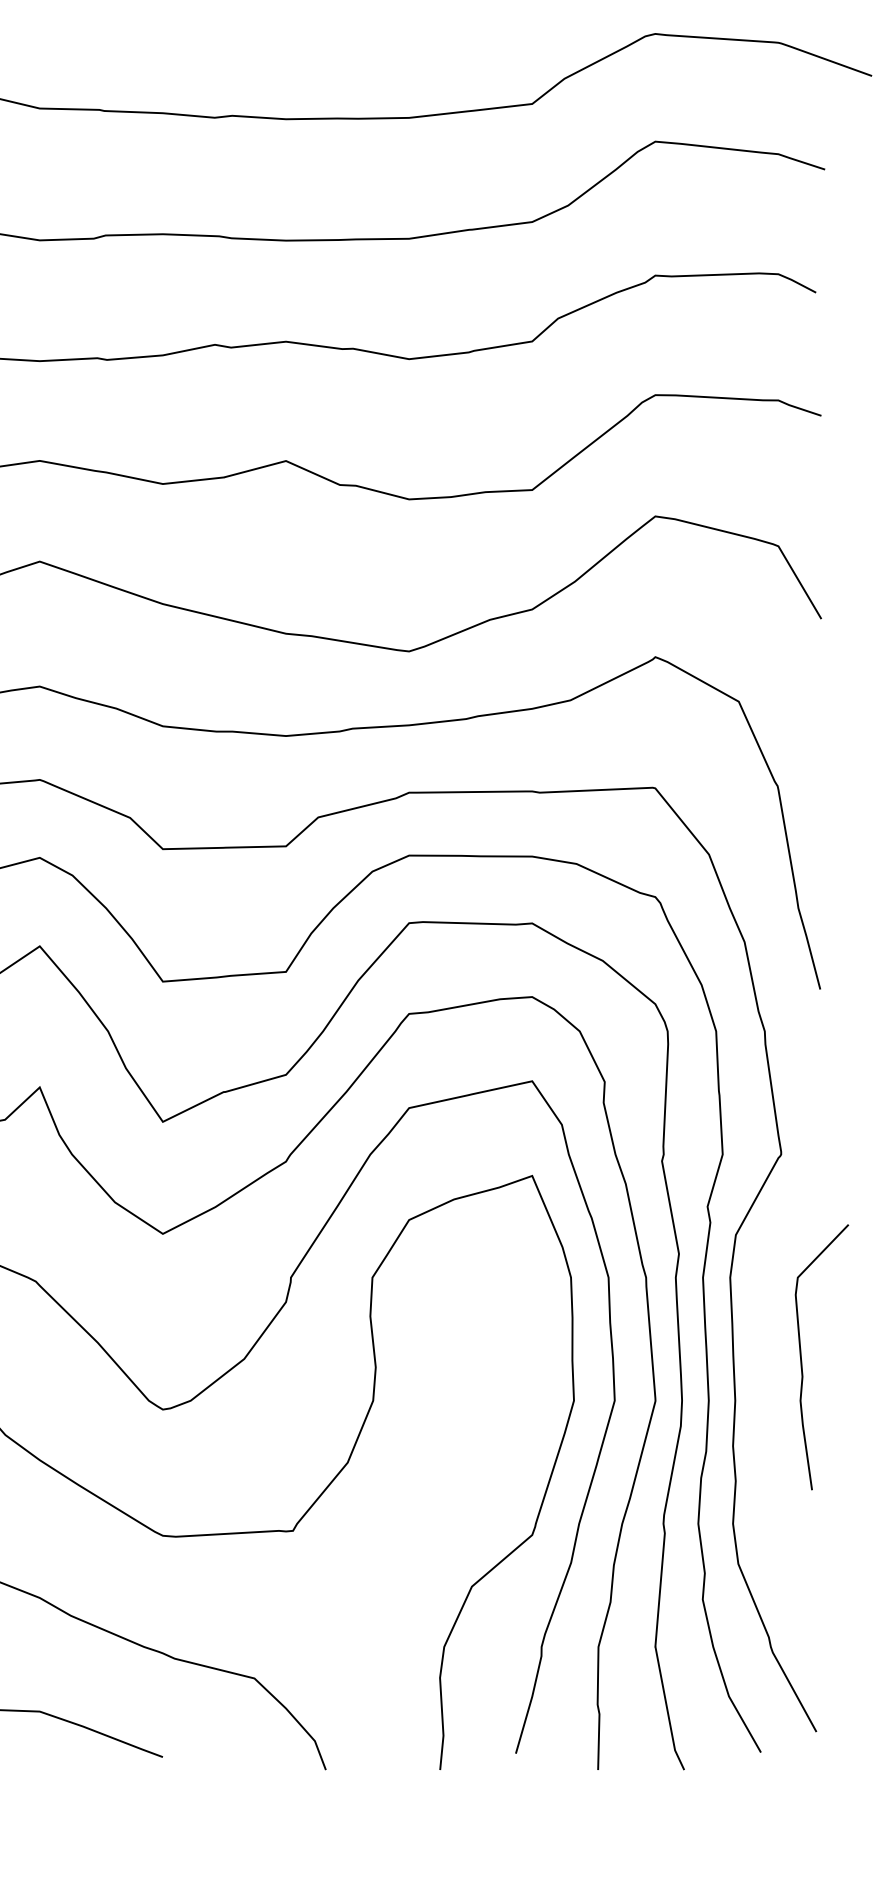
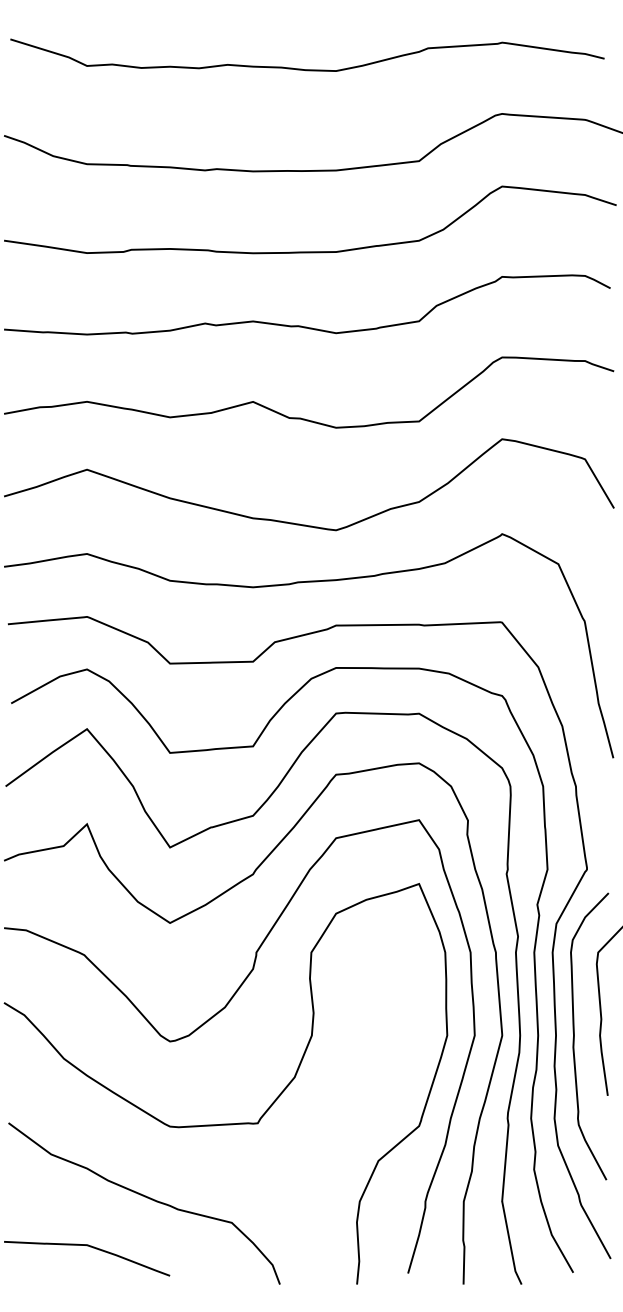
curve: (762, 1402) -> (574, 1036), added

